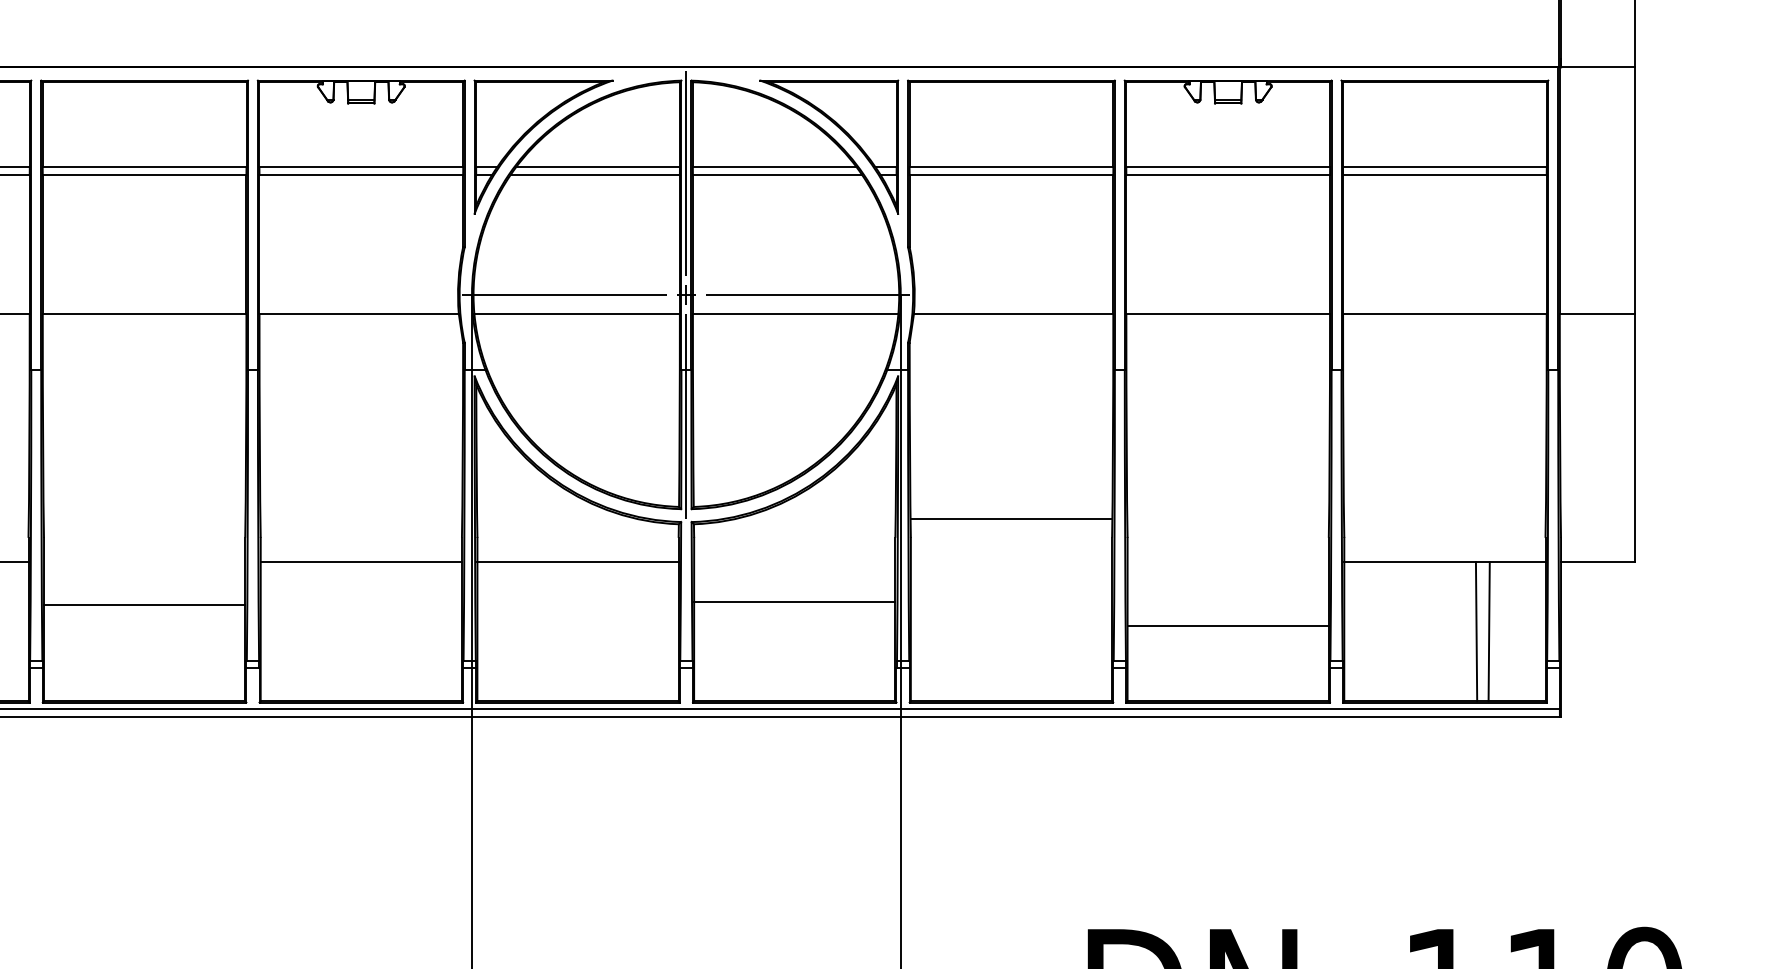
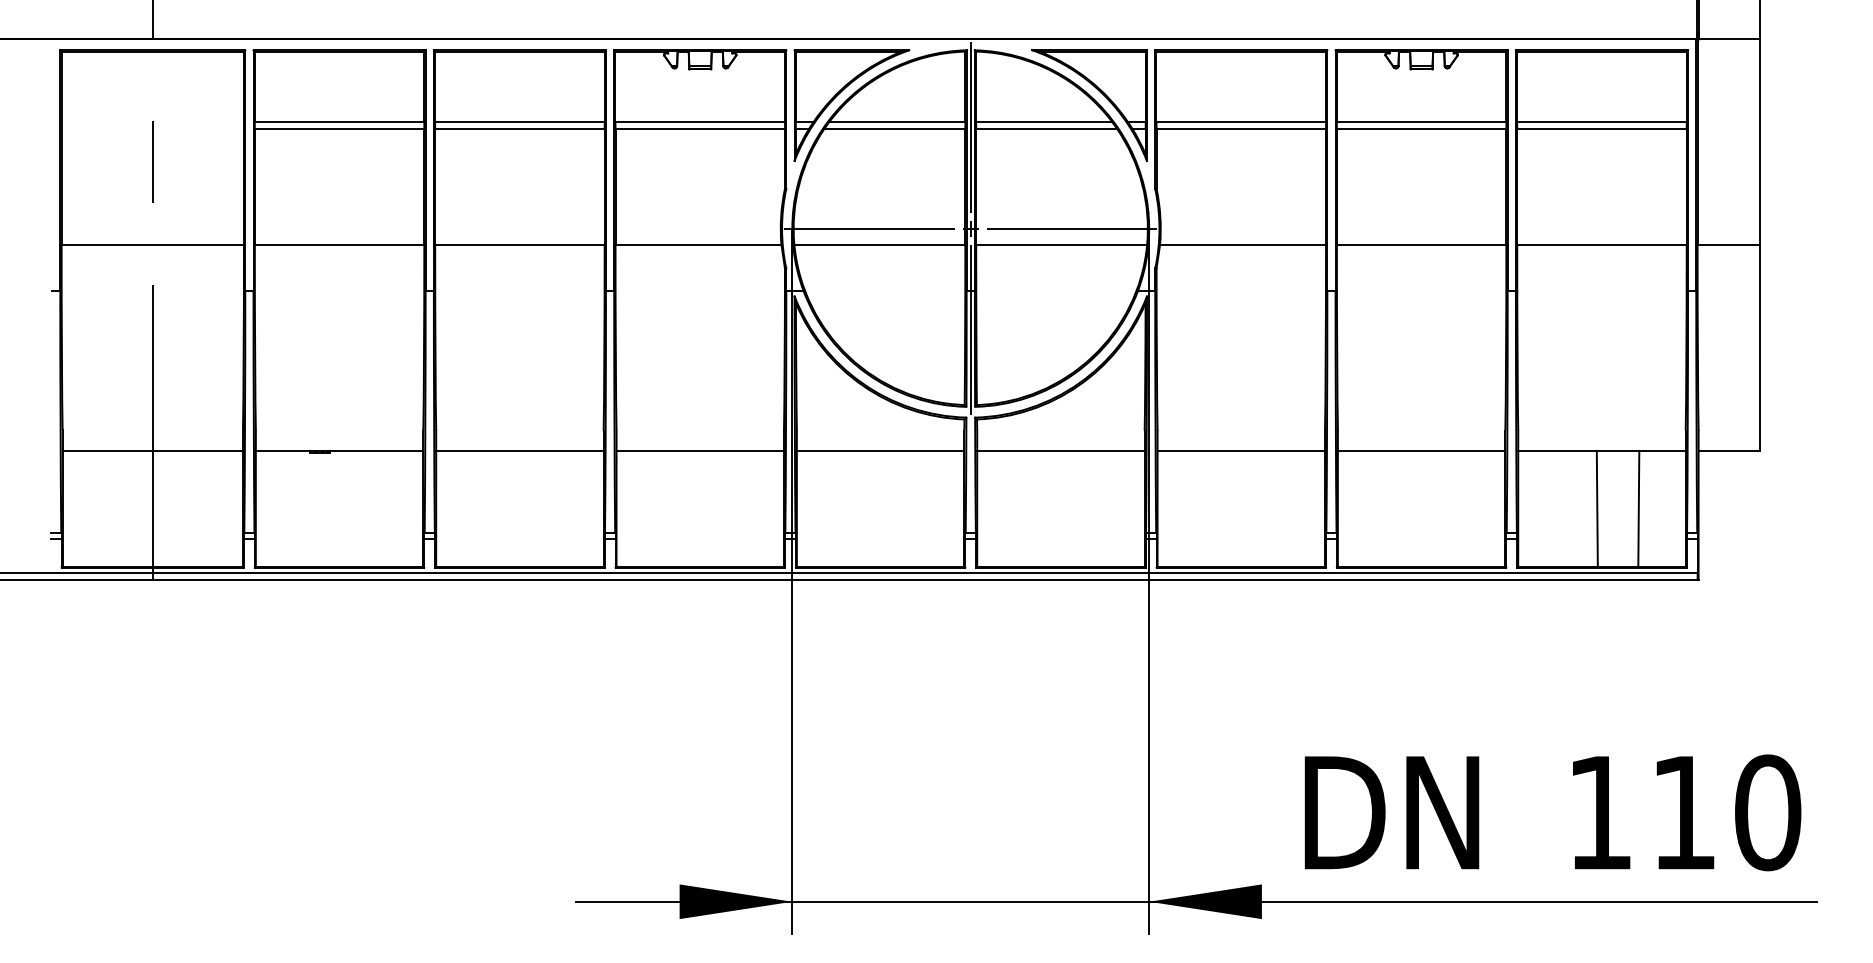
line: (1011, 518) -> (1241, 450), moved
line: (794, 601) -> (1060, 450), moved
line: (144, 604) -> (519, 450), moved
line: (1228, 625) -> (1421, 450), moved
line: (1475, 631) -> (1596, 508), moved

